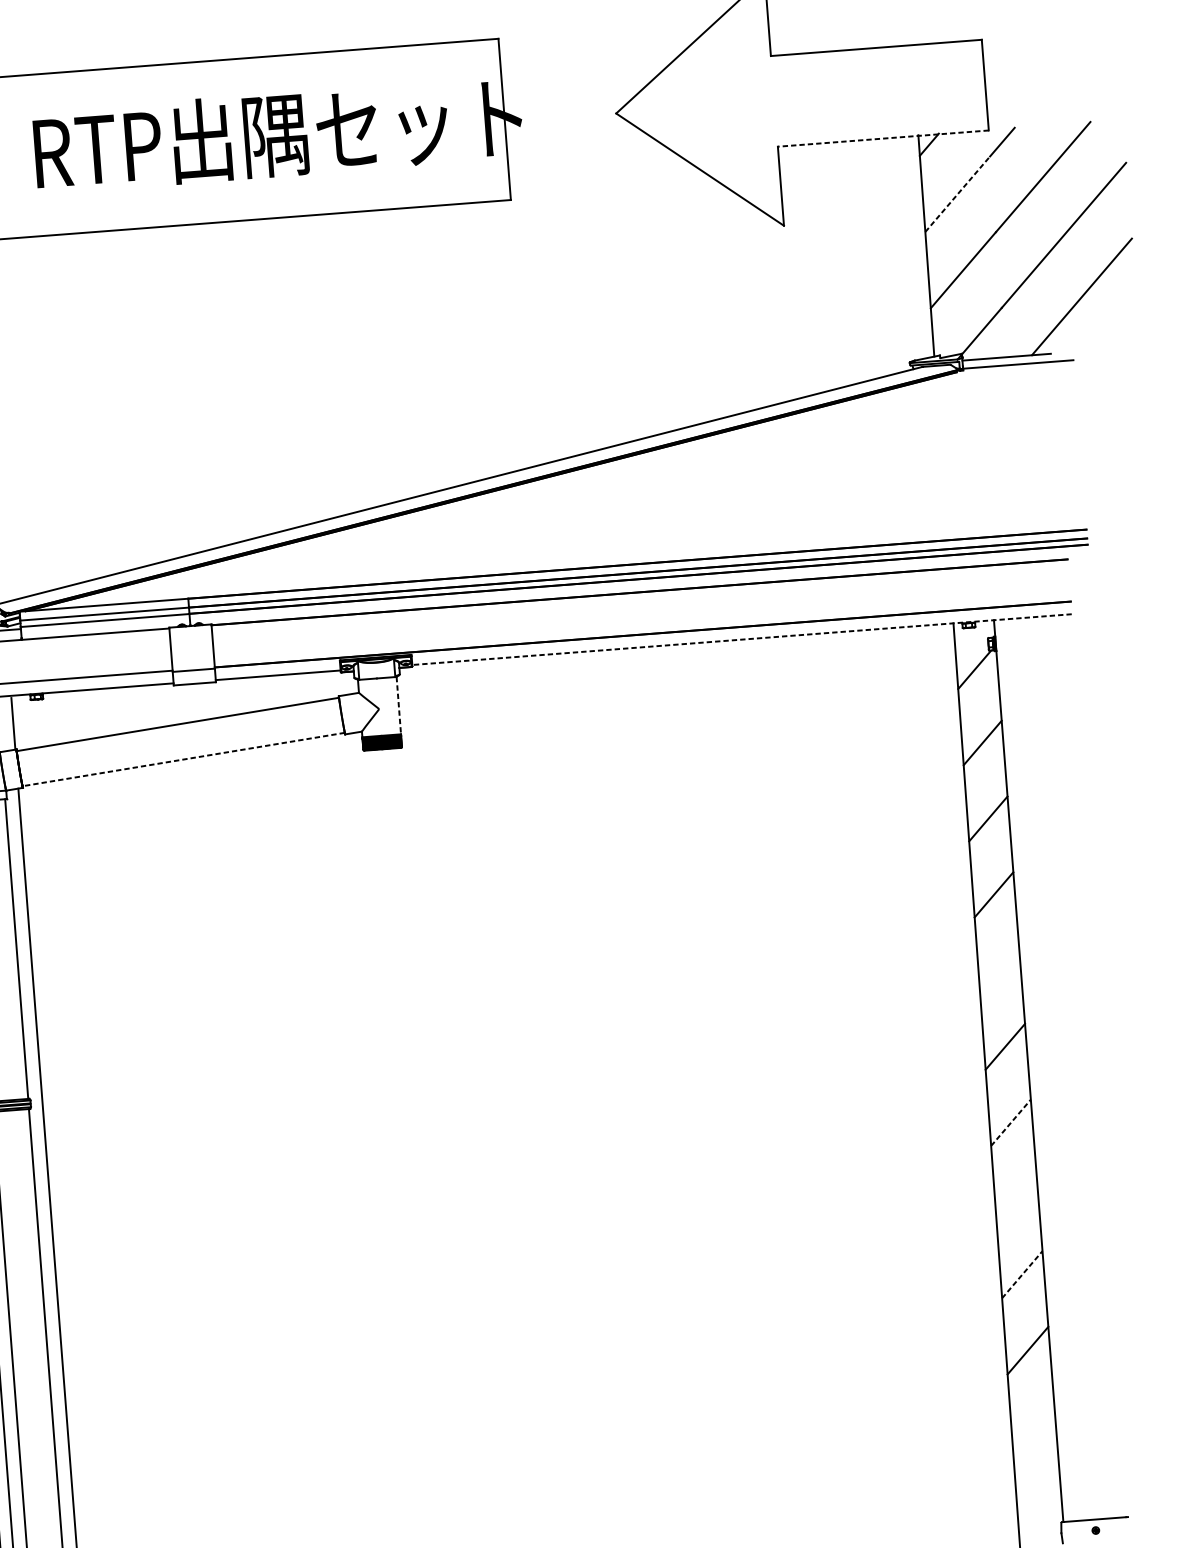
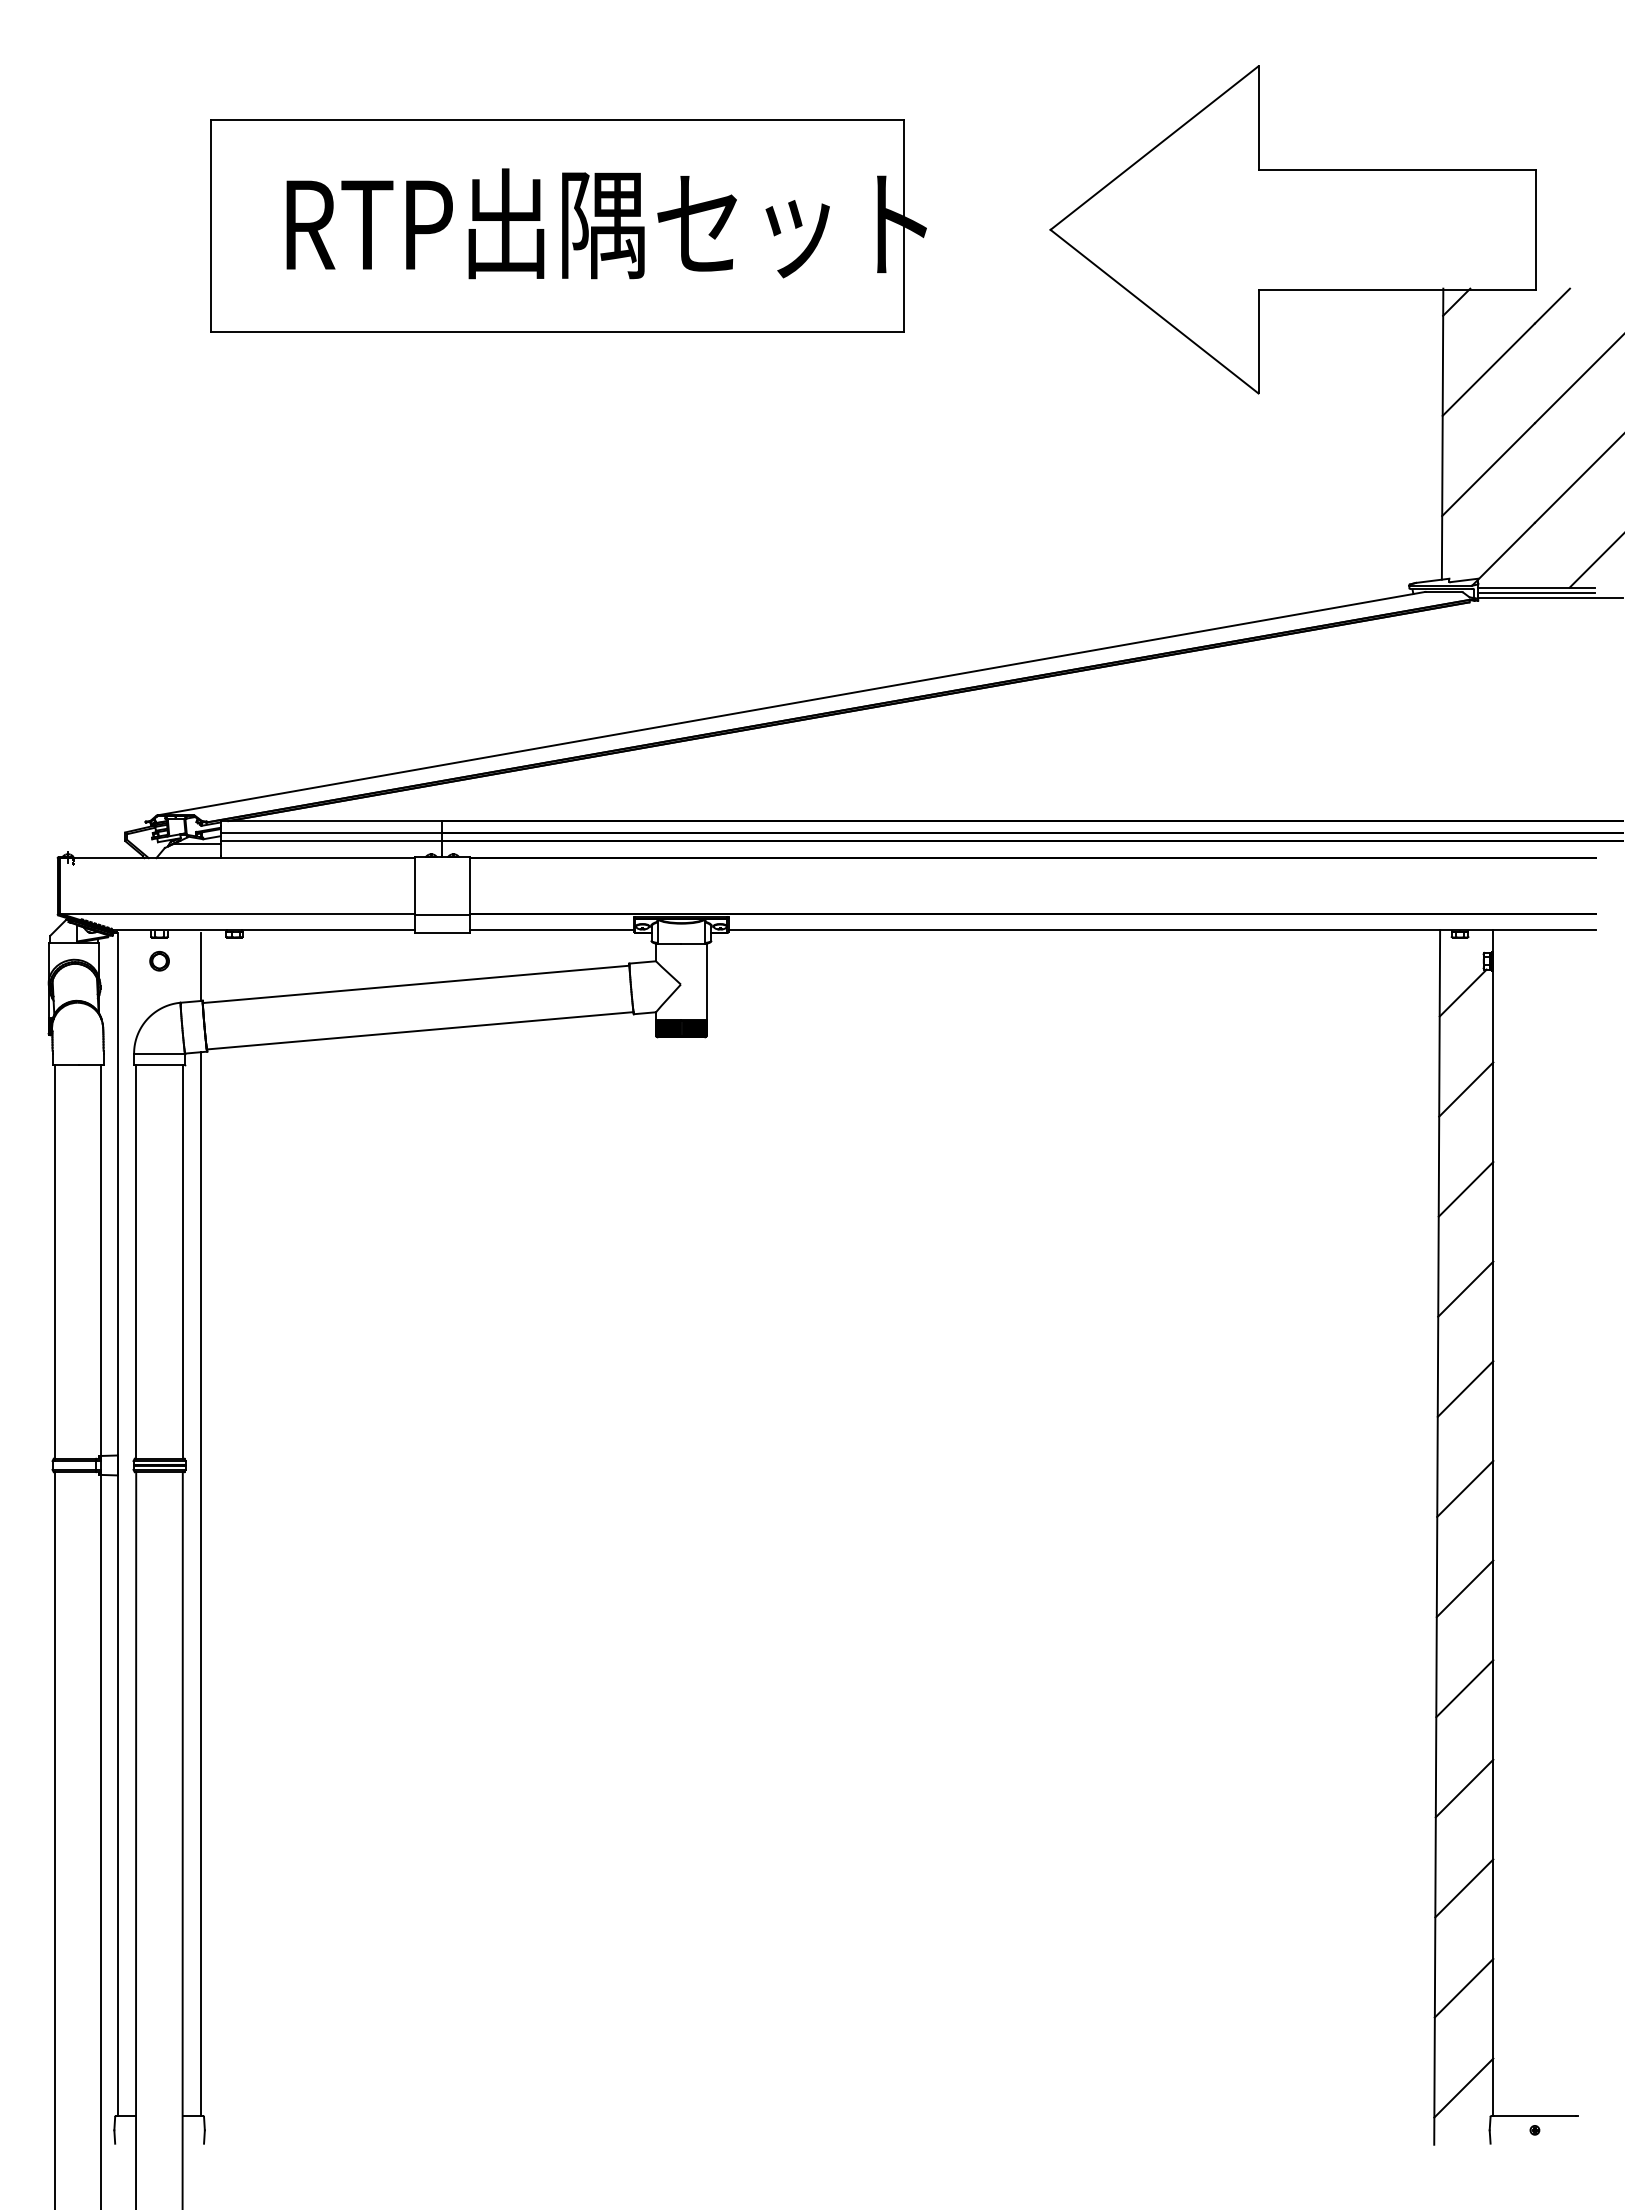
line: (883, 138) -> (1397, 289), dashed -> solid
line: (958, 194) -> (1489, 369), dashed -> solid
line: (1007, 360) -> (1536, 592), added
line: (742, 639) -> (1162, 930), dashed -> solid
line: (398, 706) -> (706, 982), dashed -> solid
line: (183, 759) -> (419, 1030), dashed -> solid
line: (999, 970) -> (1465, 1388), added
line: (1011, 1122) -> (1465, 1588), dashed -> solid
line: (1016, 1198) -> (1464, 1688), added
line: (1022, 1274) -> (1464, 1788), dashed -> solid
line: (1033, 1426) -> (1463, 1987), added
line: (1039, 1502) -> (1463, 2087), added

